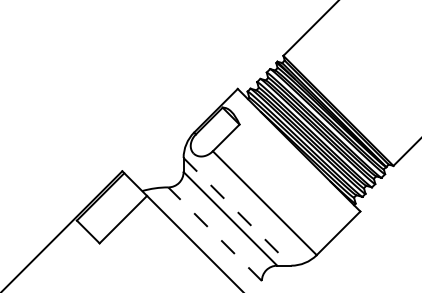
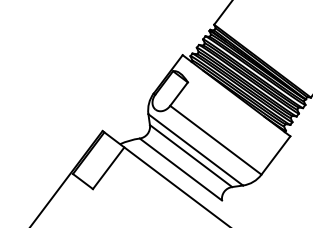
line: (237, 212) -> (195, 150), dashed -> solid
line: (214, 233) -> (180, 169), dashed -> solid

